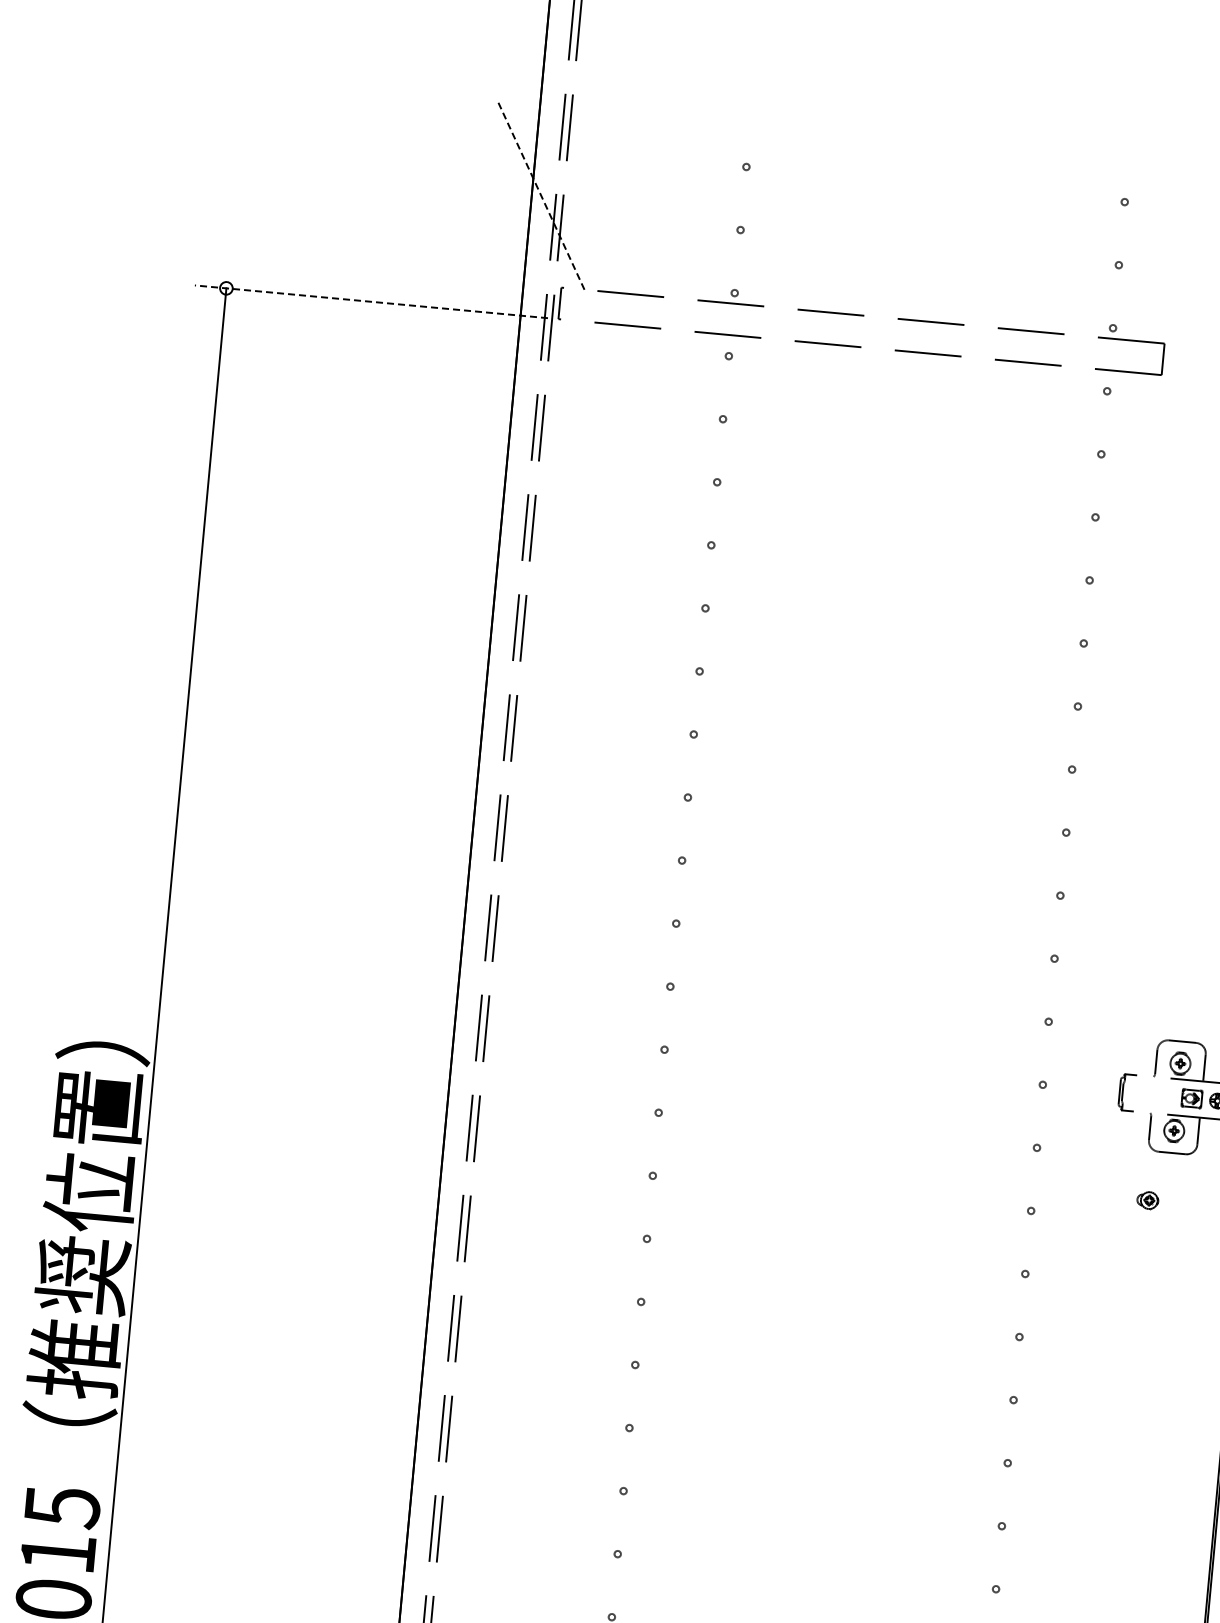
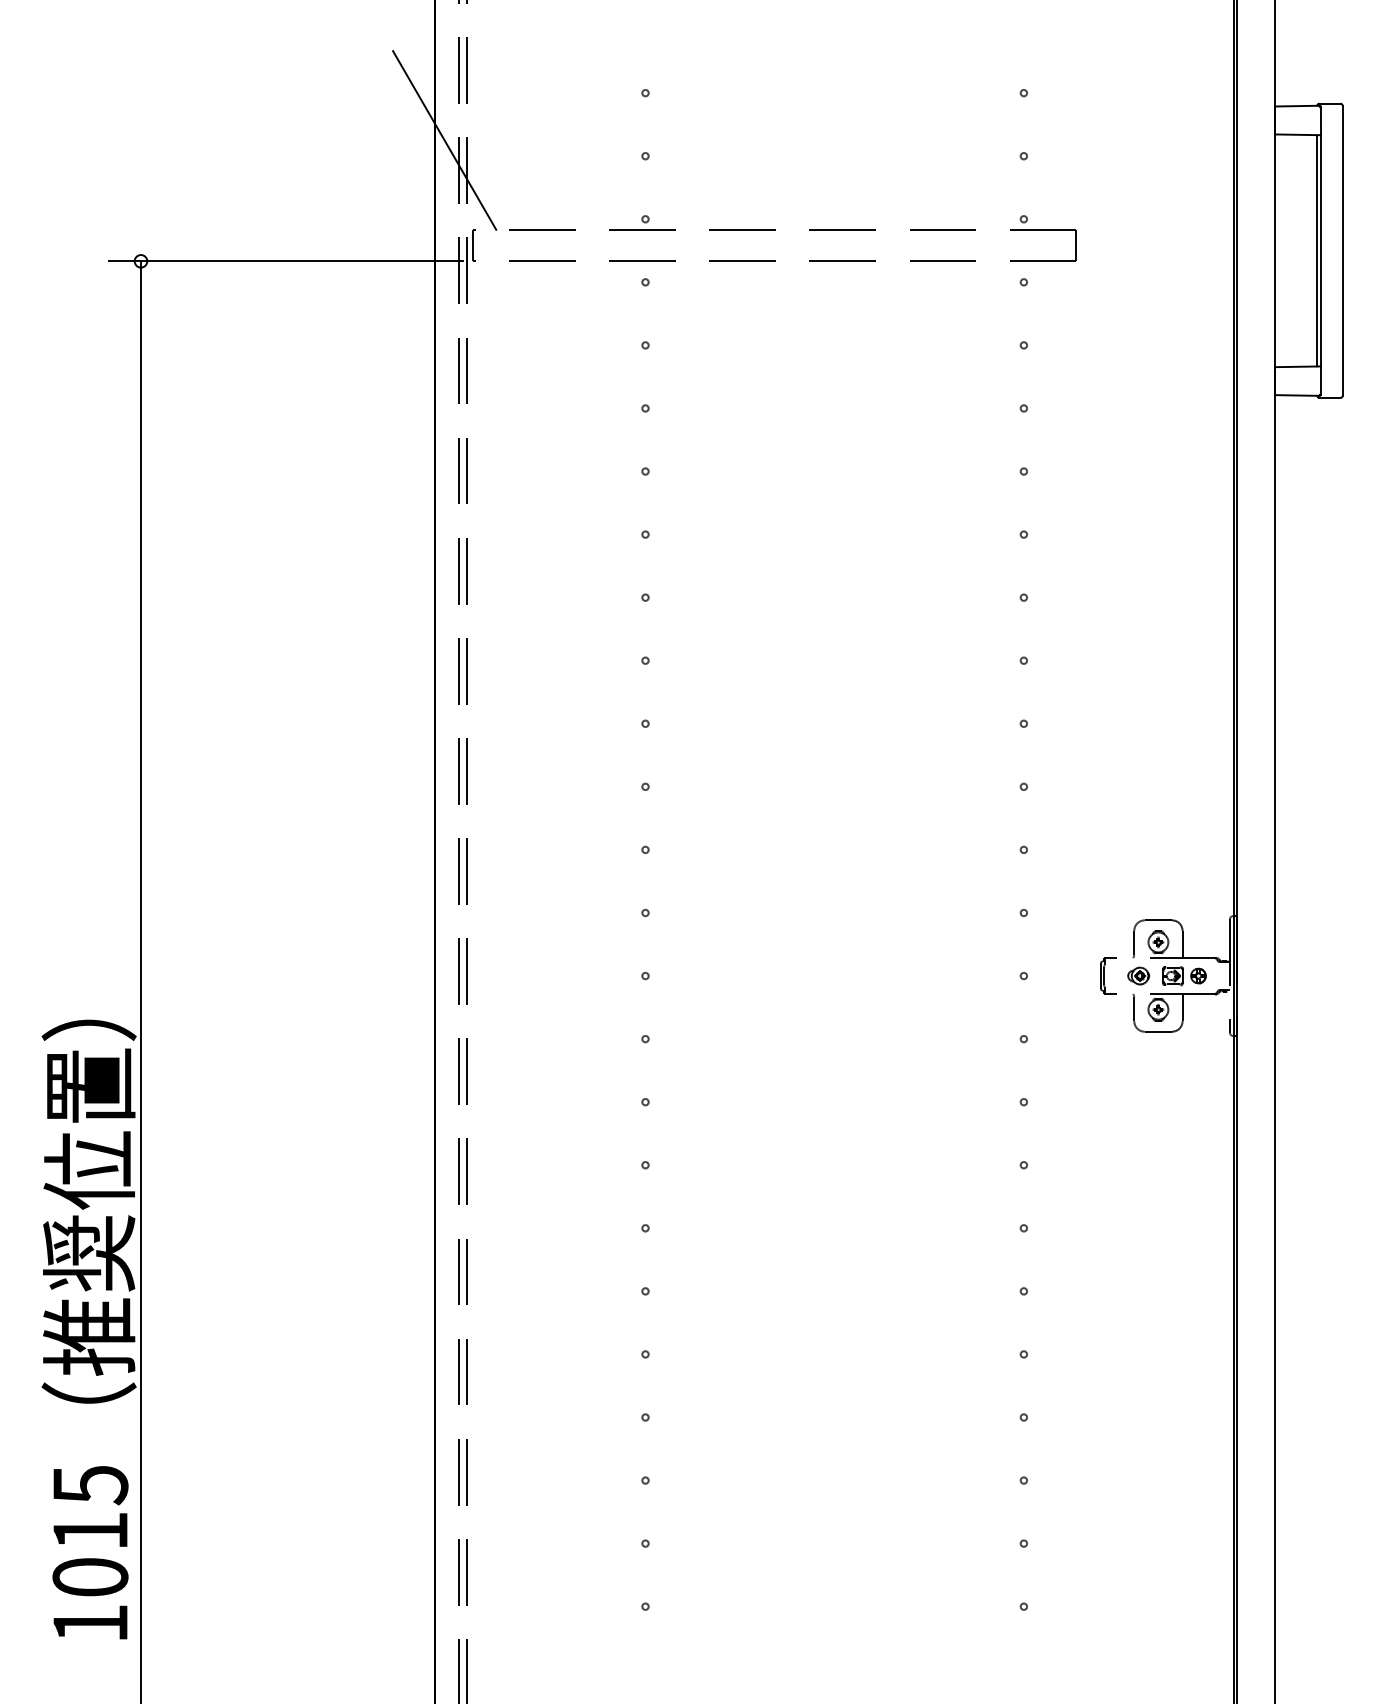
line: (541, 195) -> (444, 140), dashed -> solid
line: (371, 302) -> (286, 261), dashed -> solid
part: (1147, 1199) -> (1138, 975), moved

